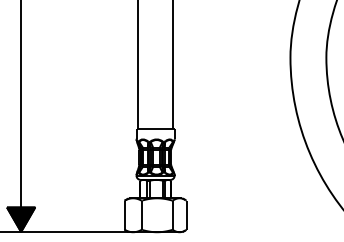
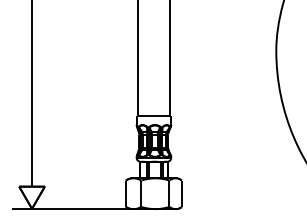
fill: (20, 219) -> (31, 197), removed

